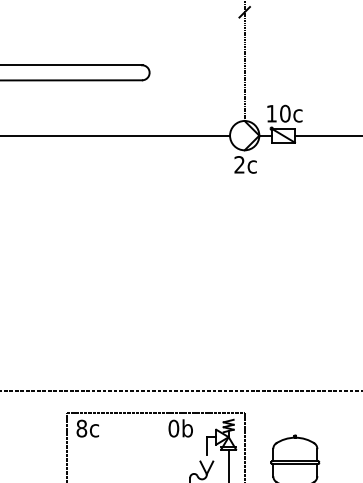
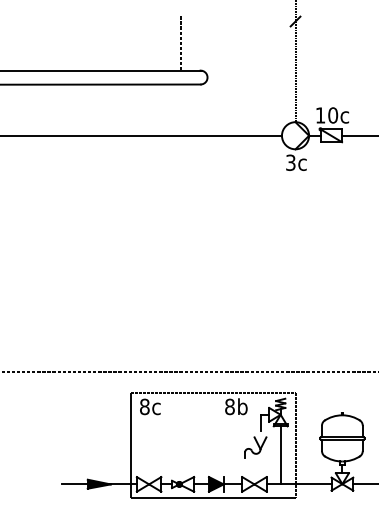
line: (121, 35) -> (181, 43), added
text: (239, 164) -> (290, 162), 2c -> 3c
text: (173, 428) -> (229, 406), 0b -> 8b

